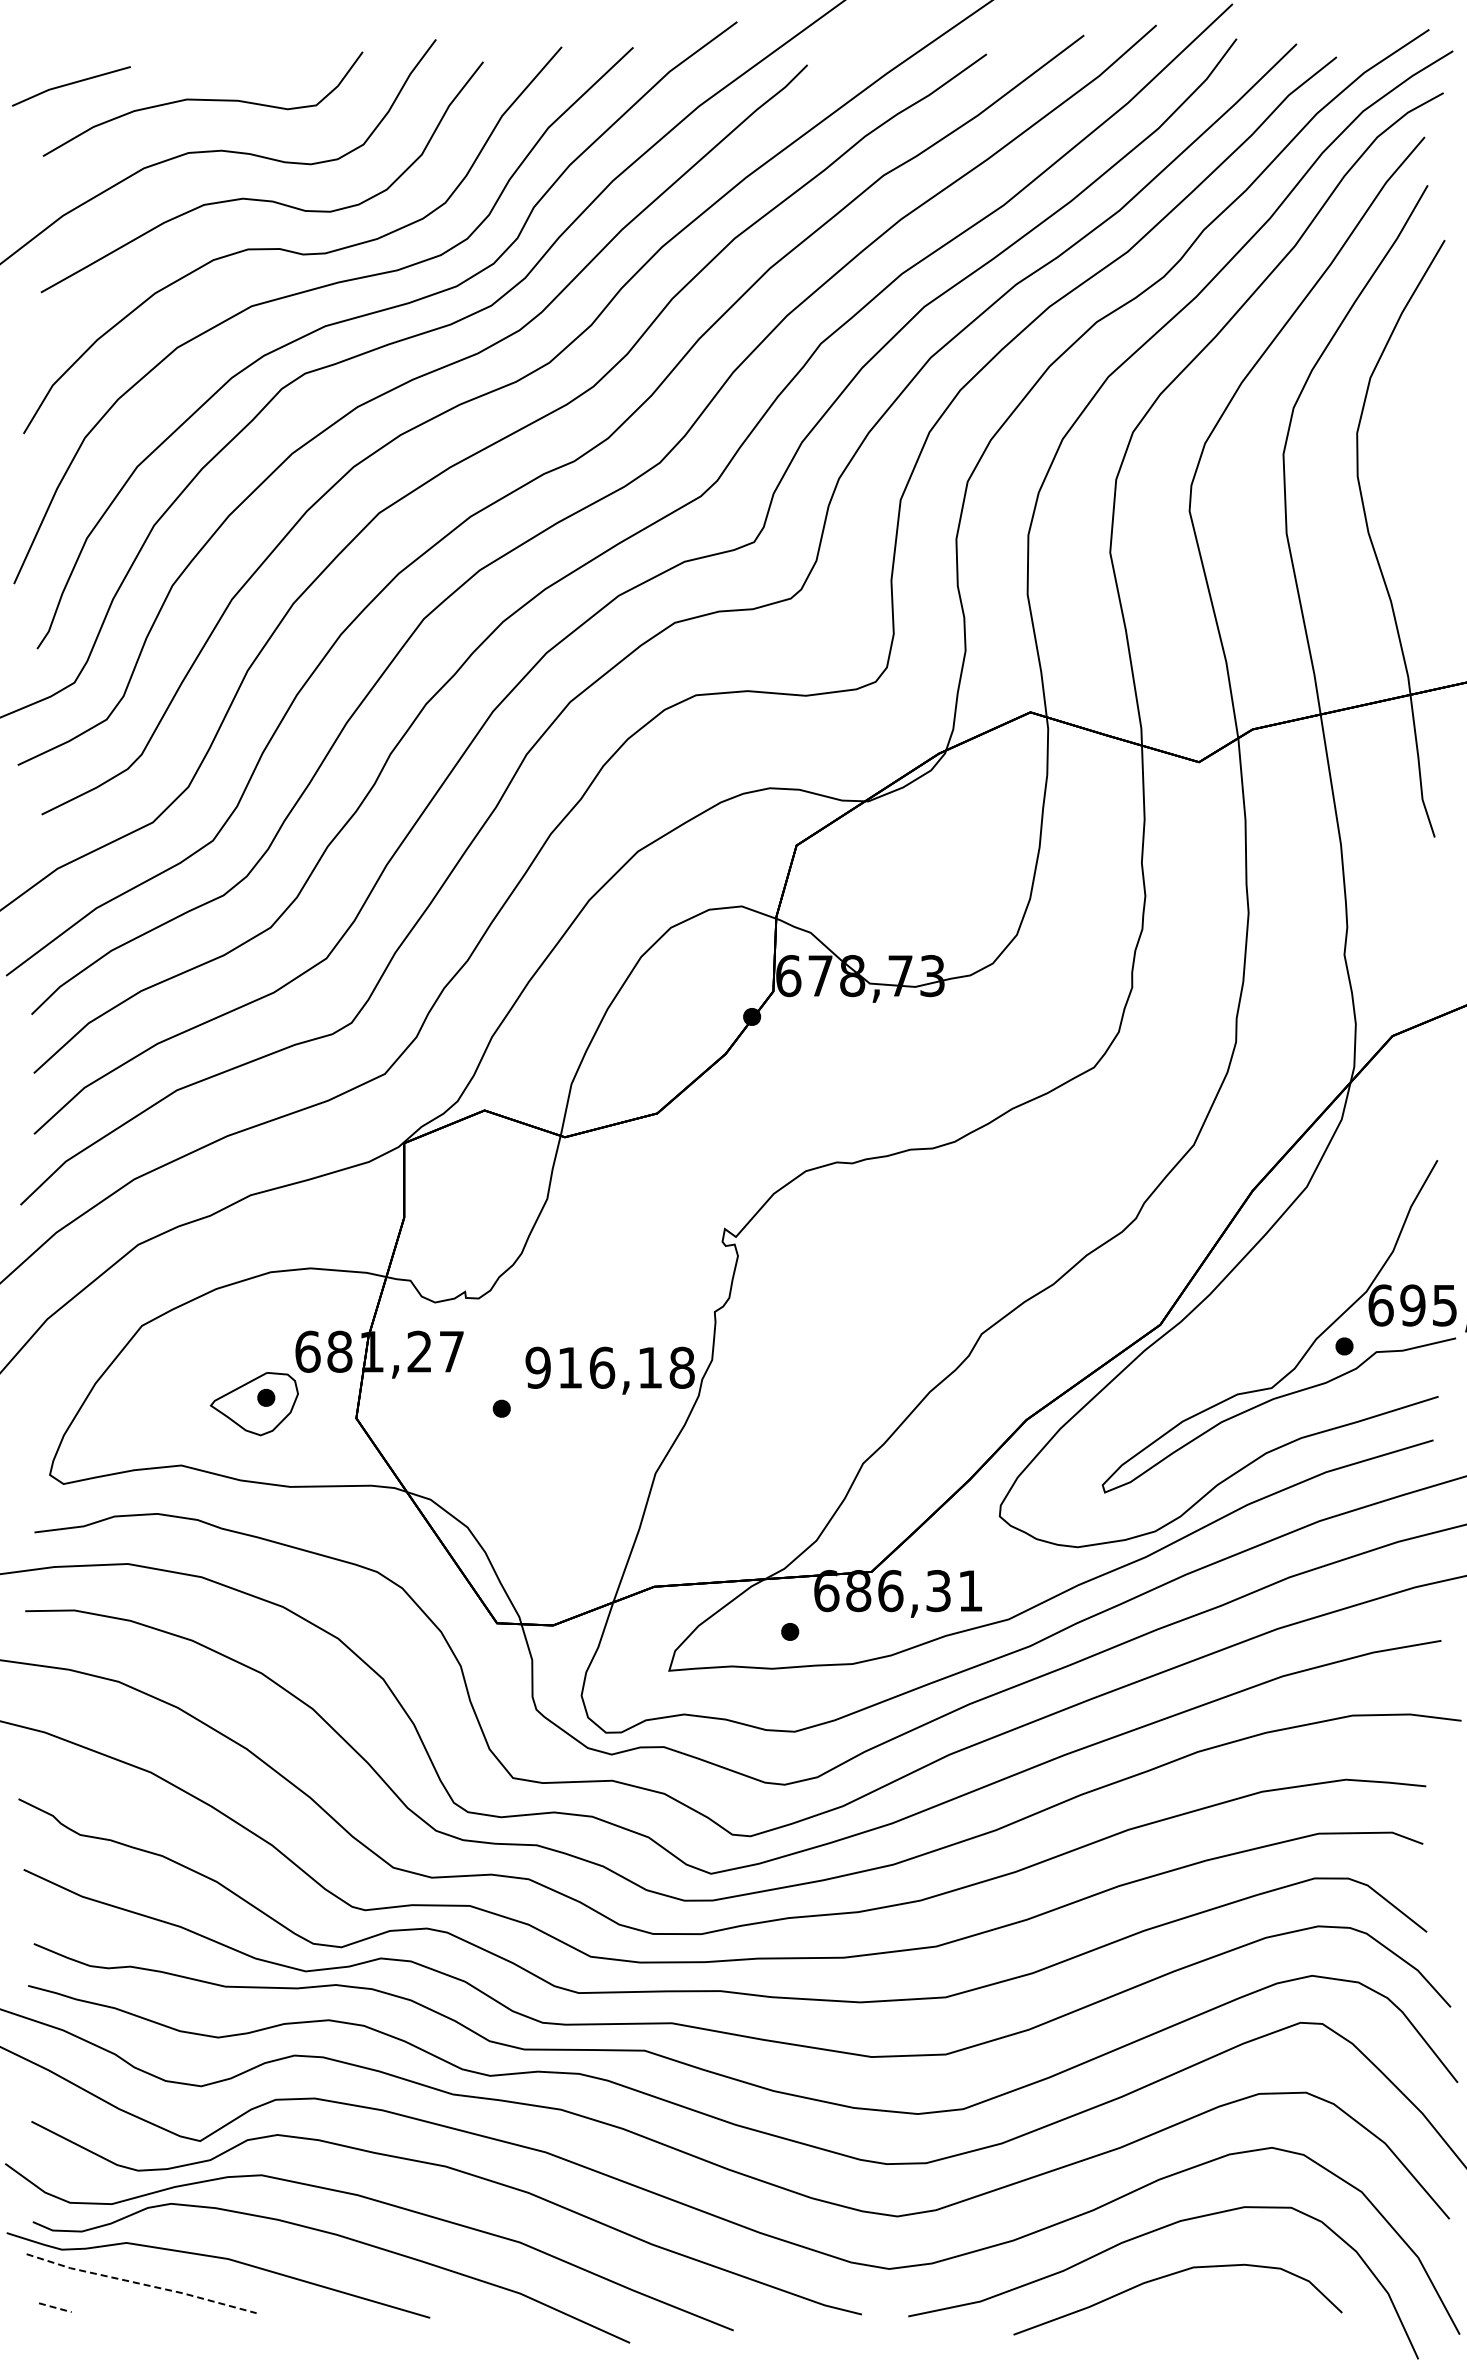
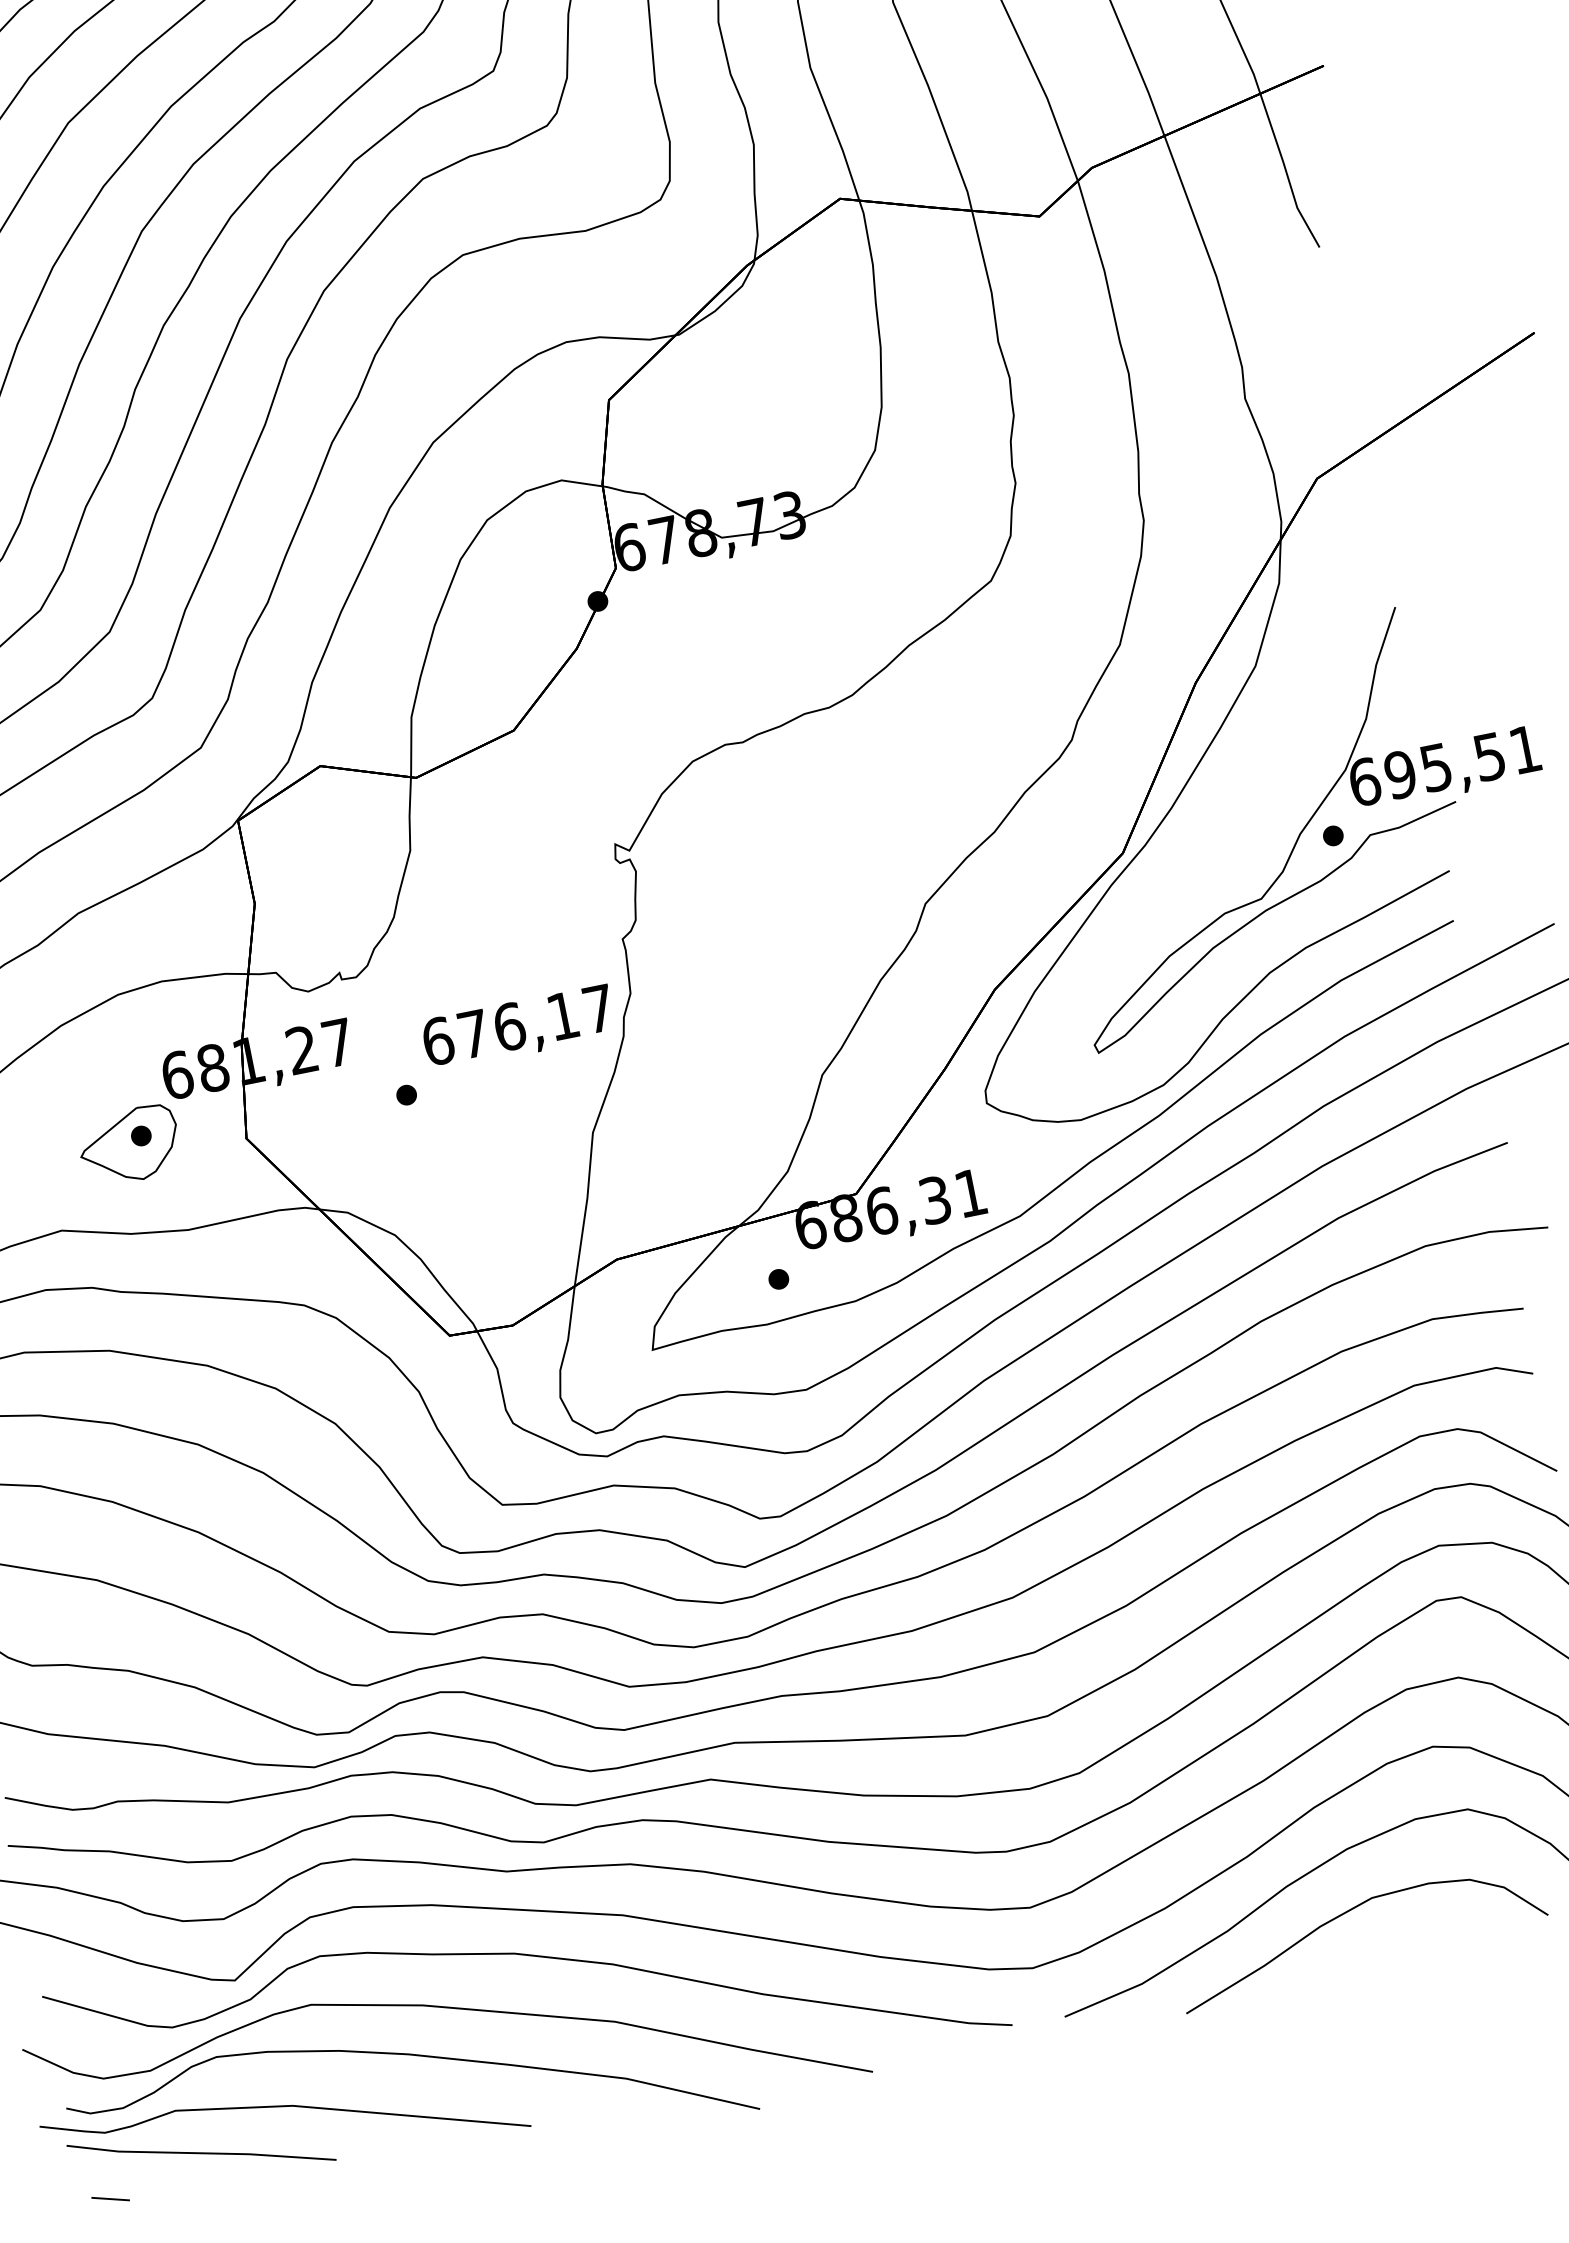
text: (609, 1367) -> (517, 1024), 916,18 -> 676,17
line: (141, 2283) -> (201, 2152), dashed -> solid
line: (55, 2307) -> (110, 2198), dashed -> solid

